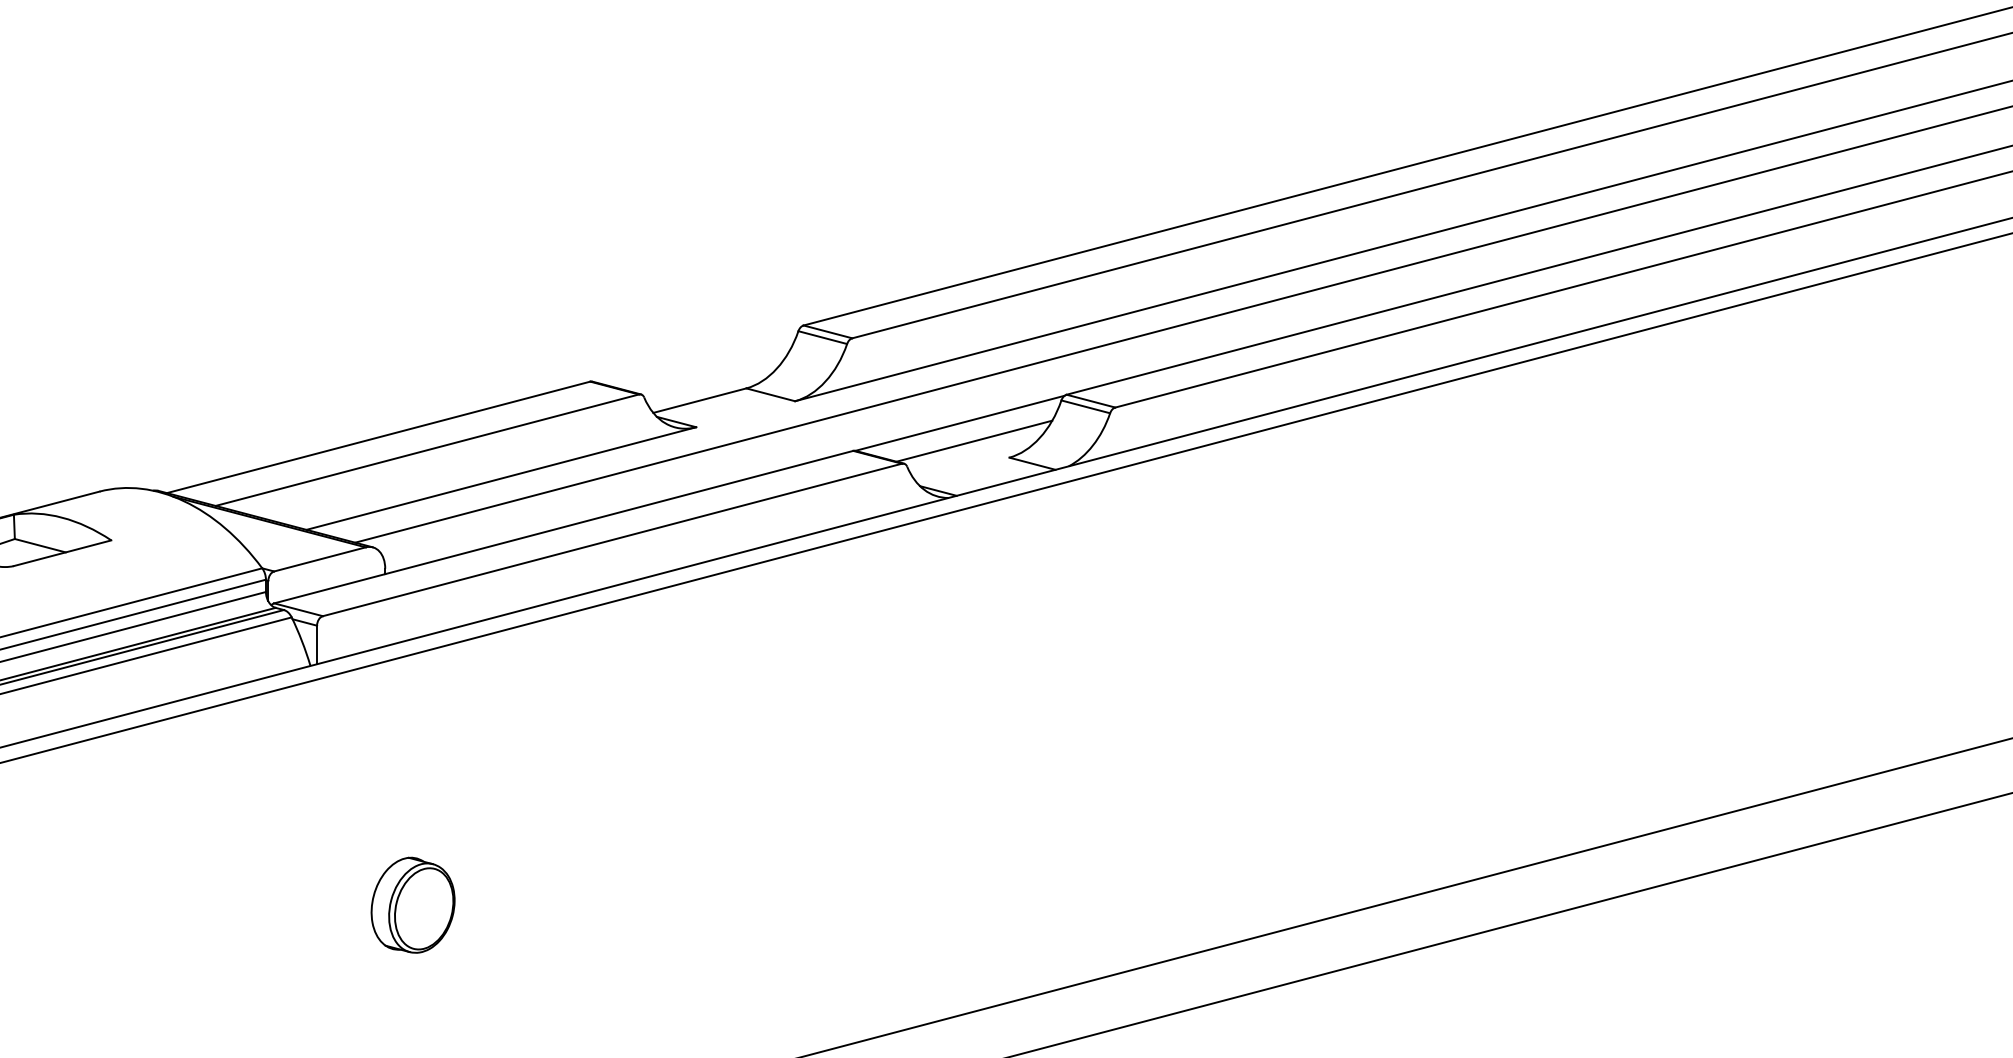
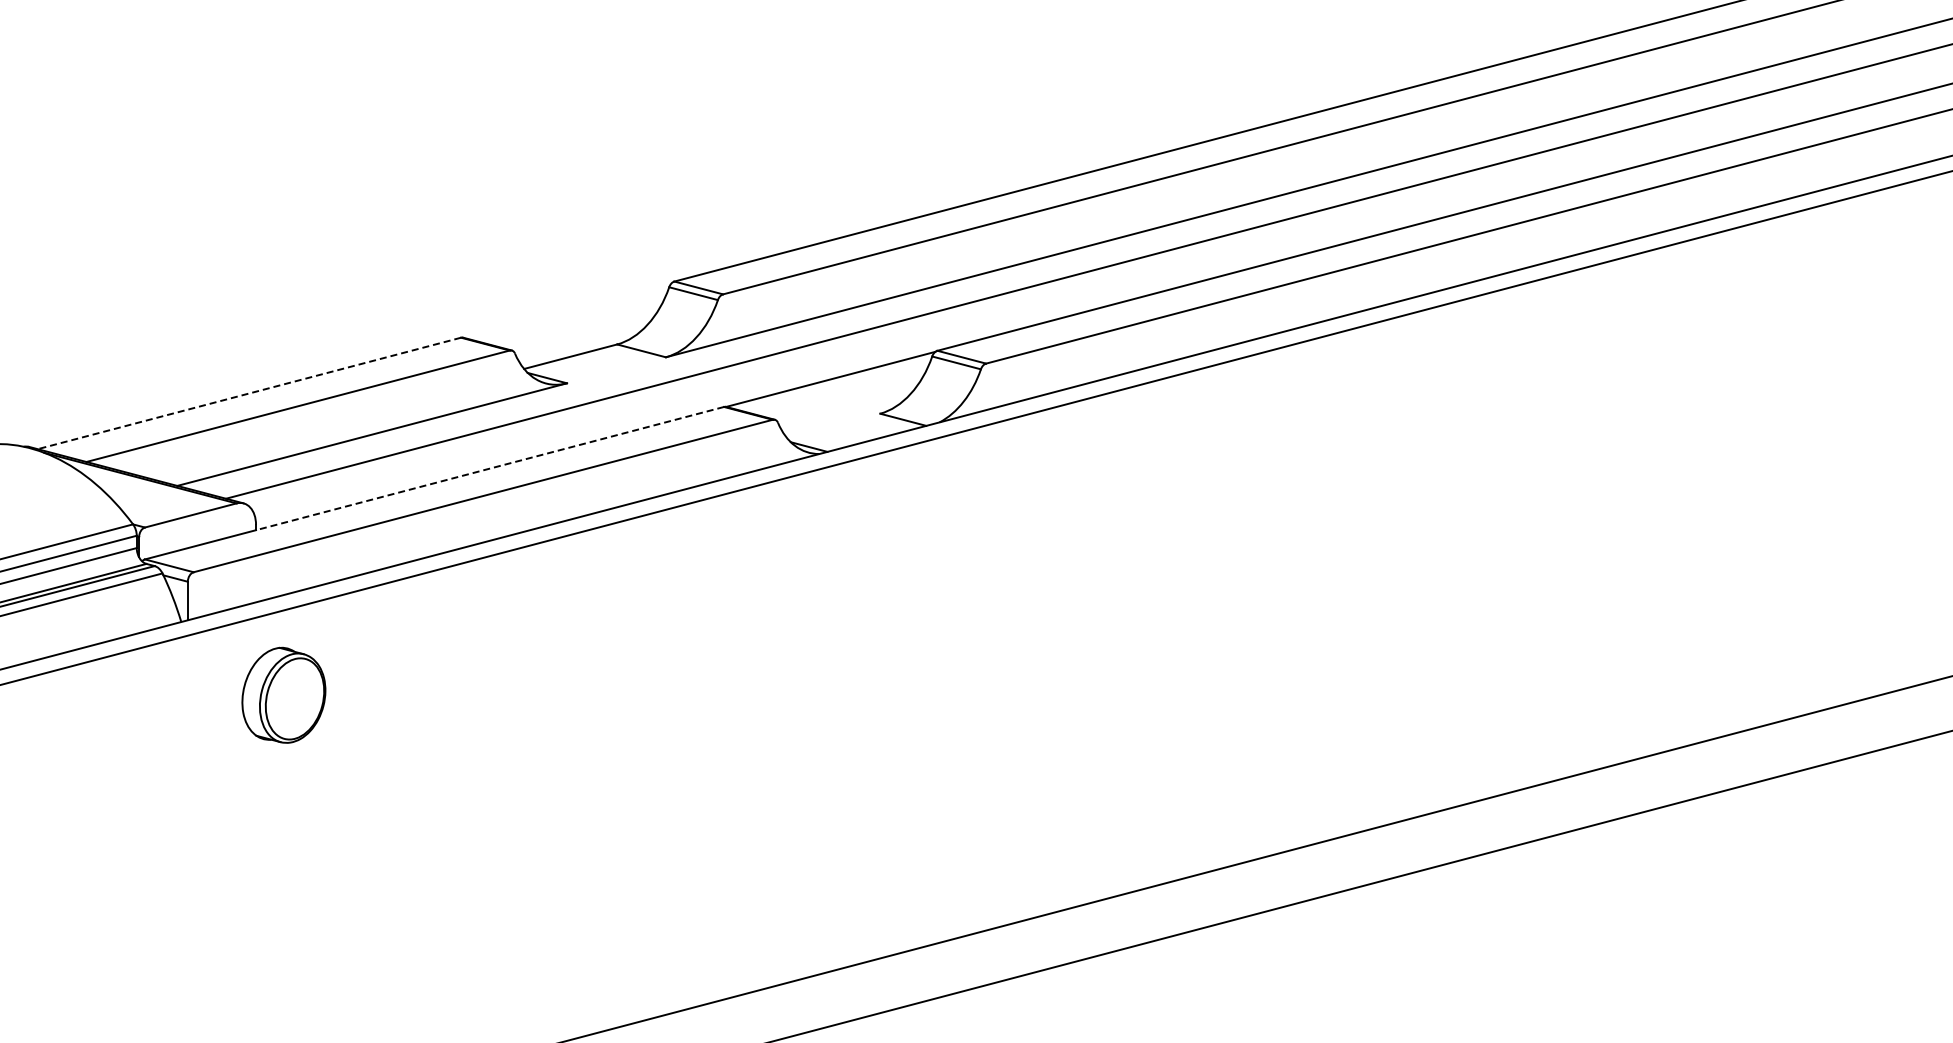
line: (378, 437) -> (249, 393), solid -> dashed
line: (974, 440) -> (845, 396), removed
line: (618, 512) -> (489, 468), solid -> dashed
part: (412, 904) -> (283, 694), moved

